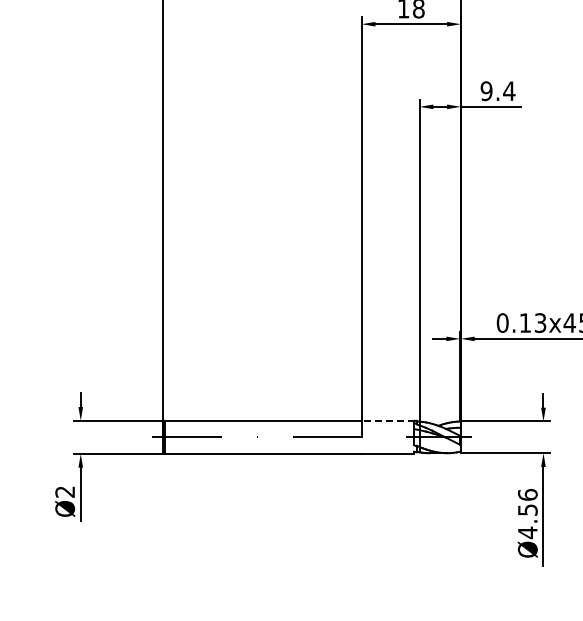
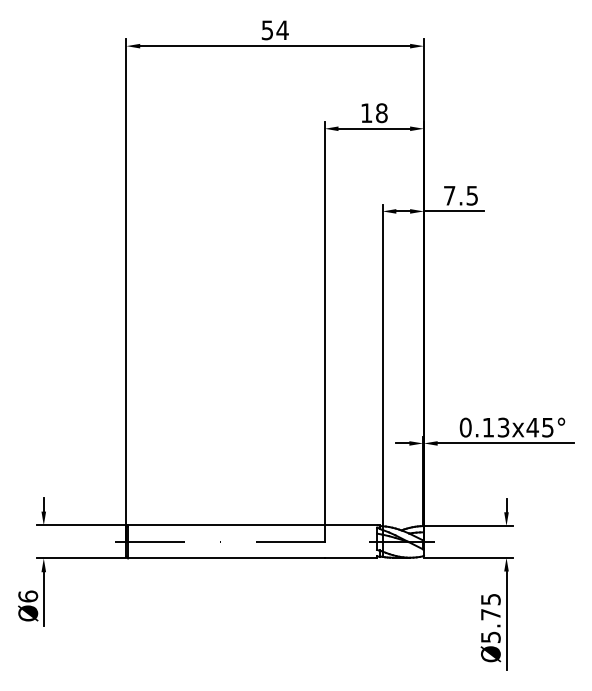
text: (497, 90) -> (460, 195), 9.4 -> 7.5
line: (388, 420) -> (351, 525), dashed -> solid
text: (65, 491) -> (28, 596), Ø2 -> Ø6
text: (527, 513) -> (490, 618), Ø4.56 -> Ø5.75

